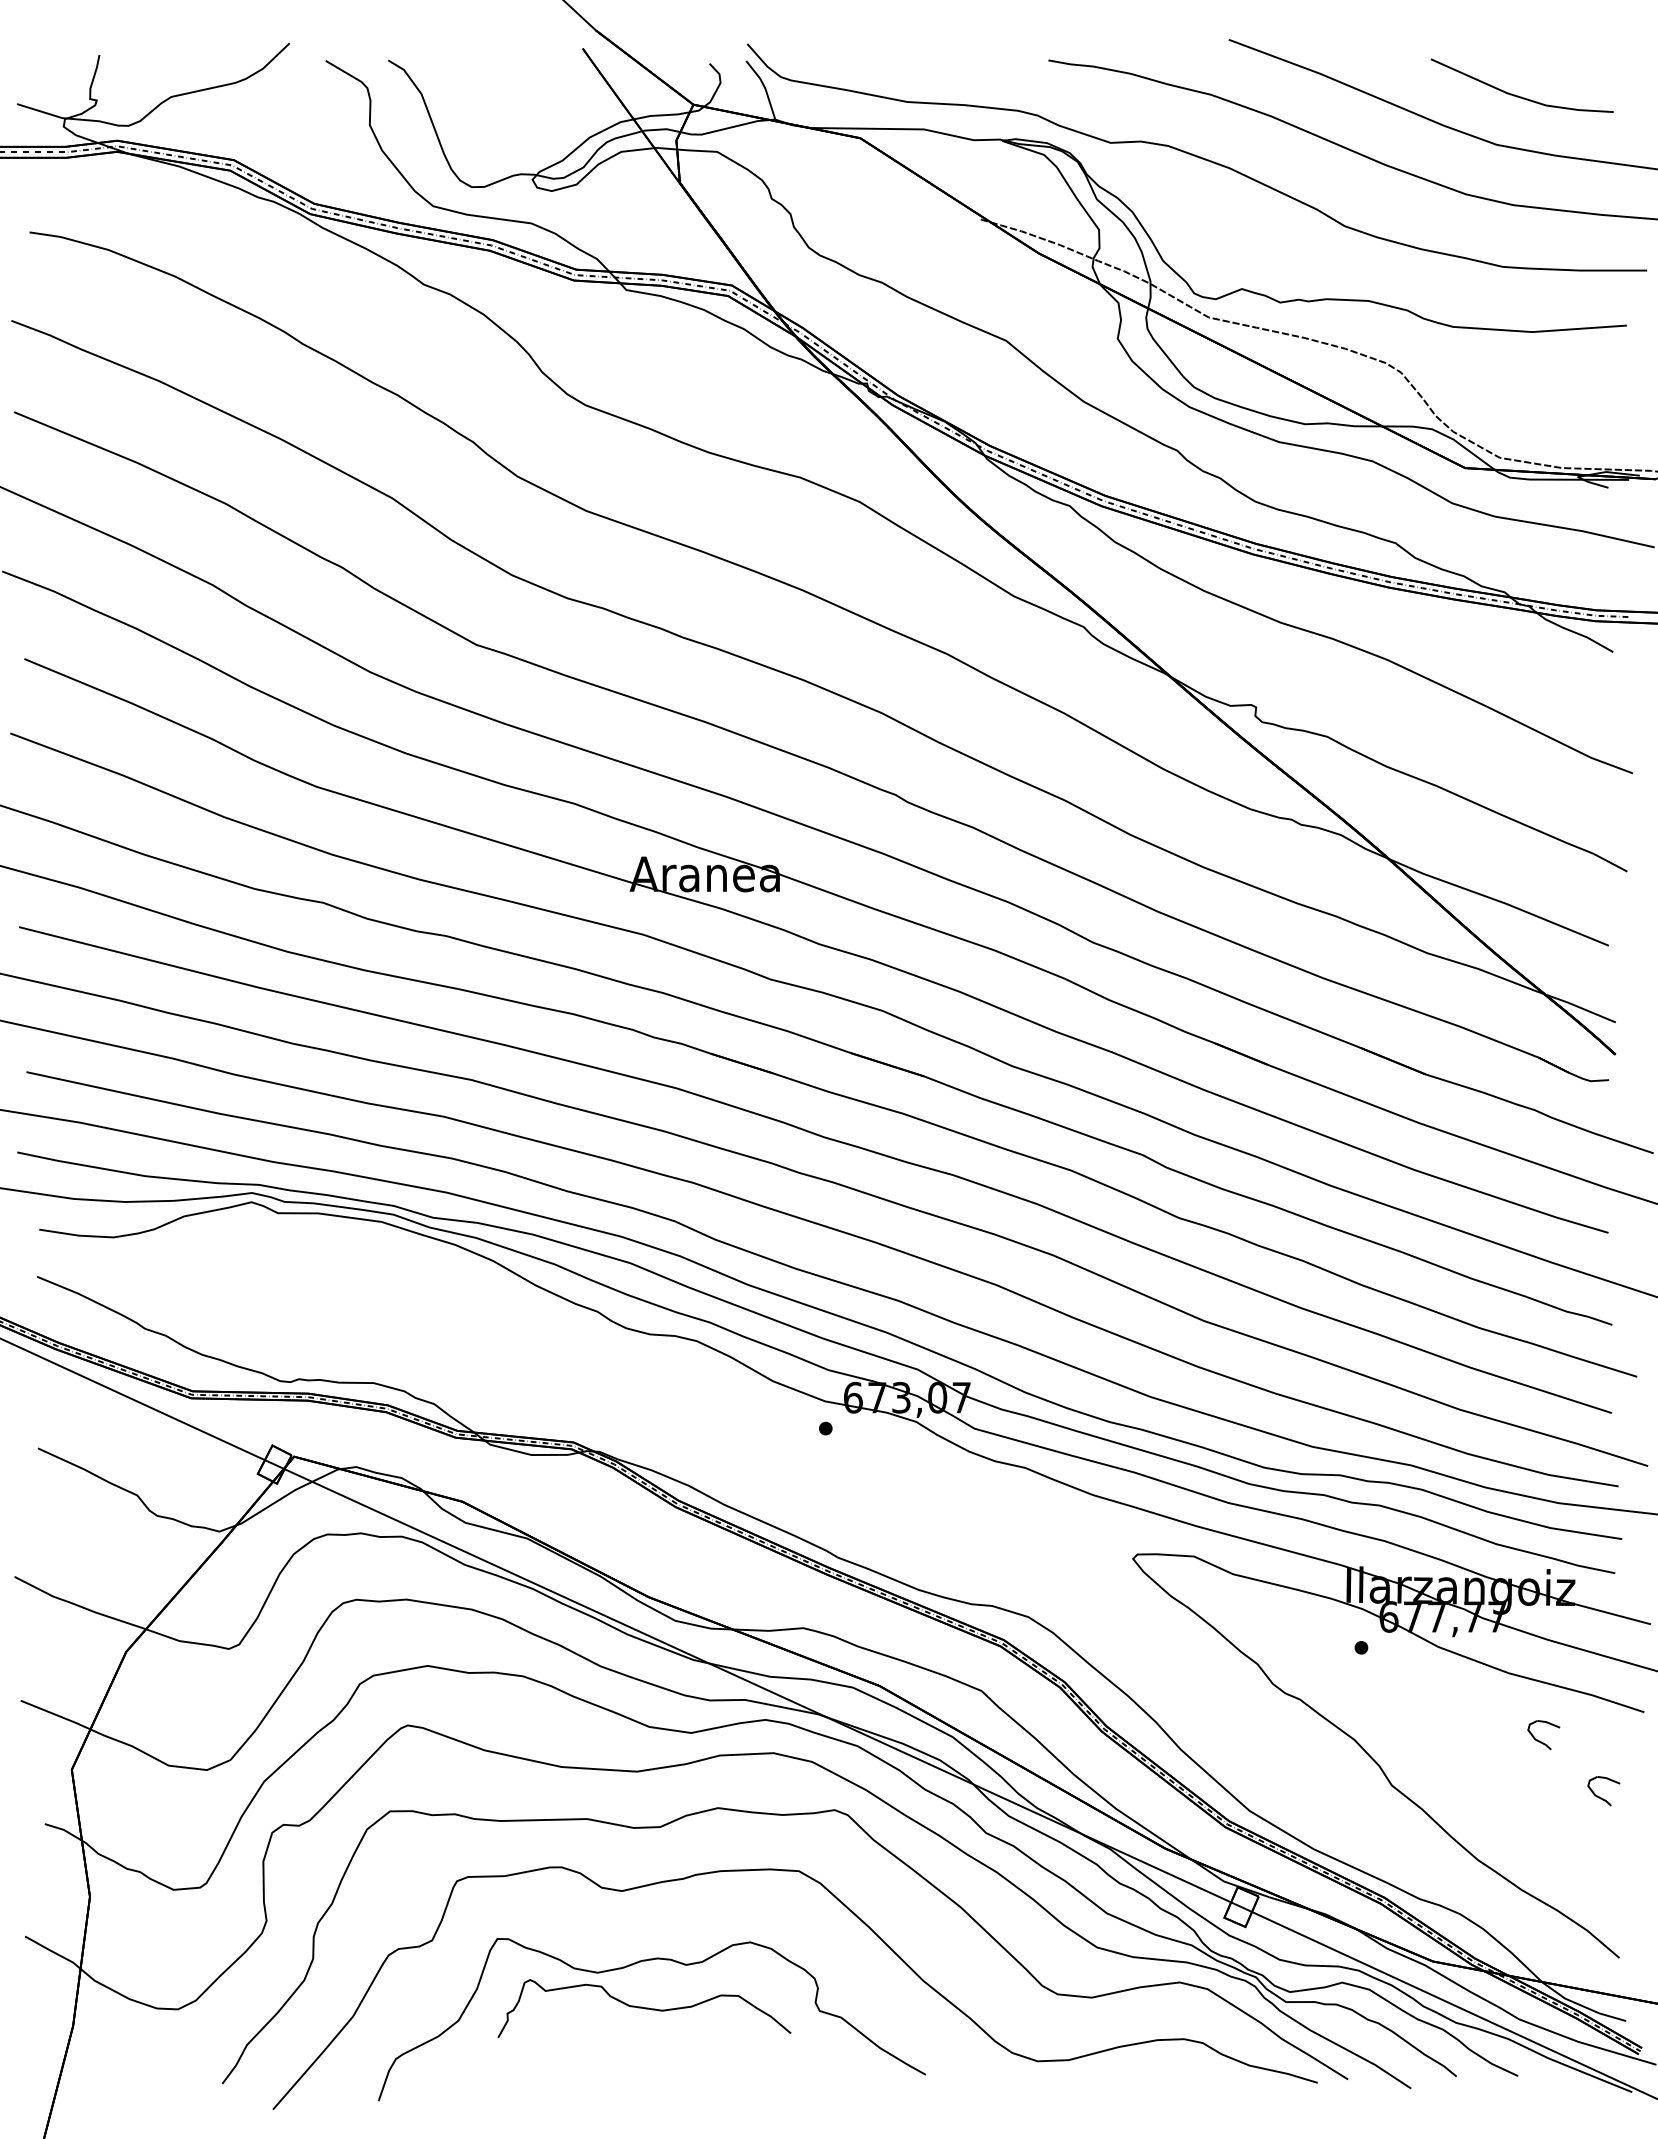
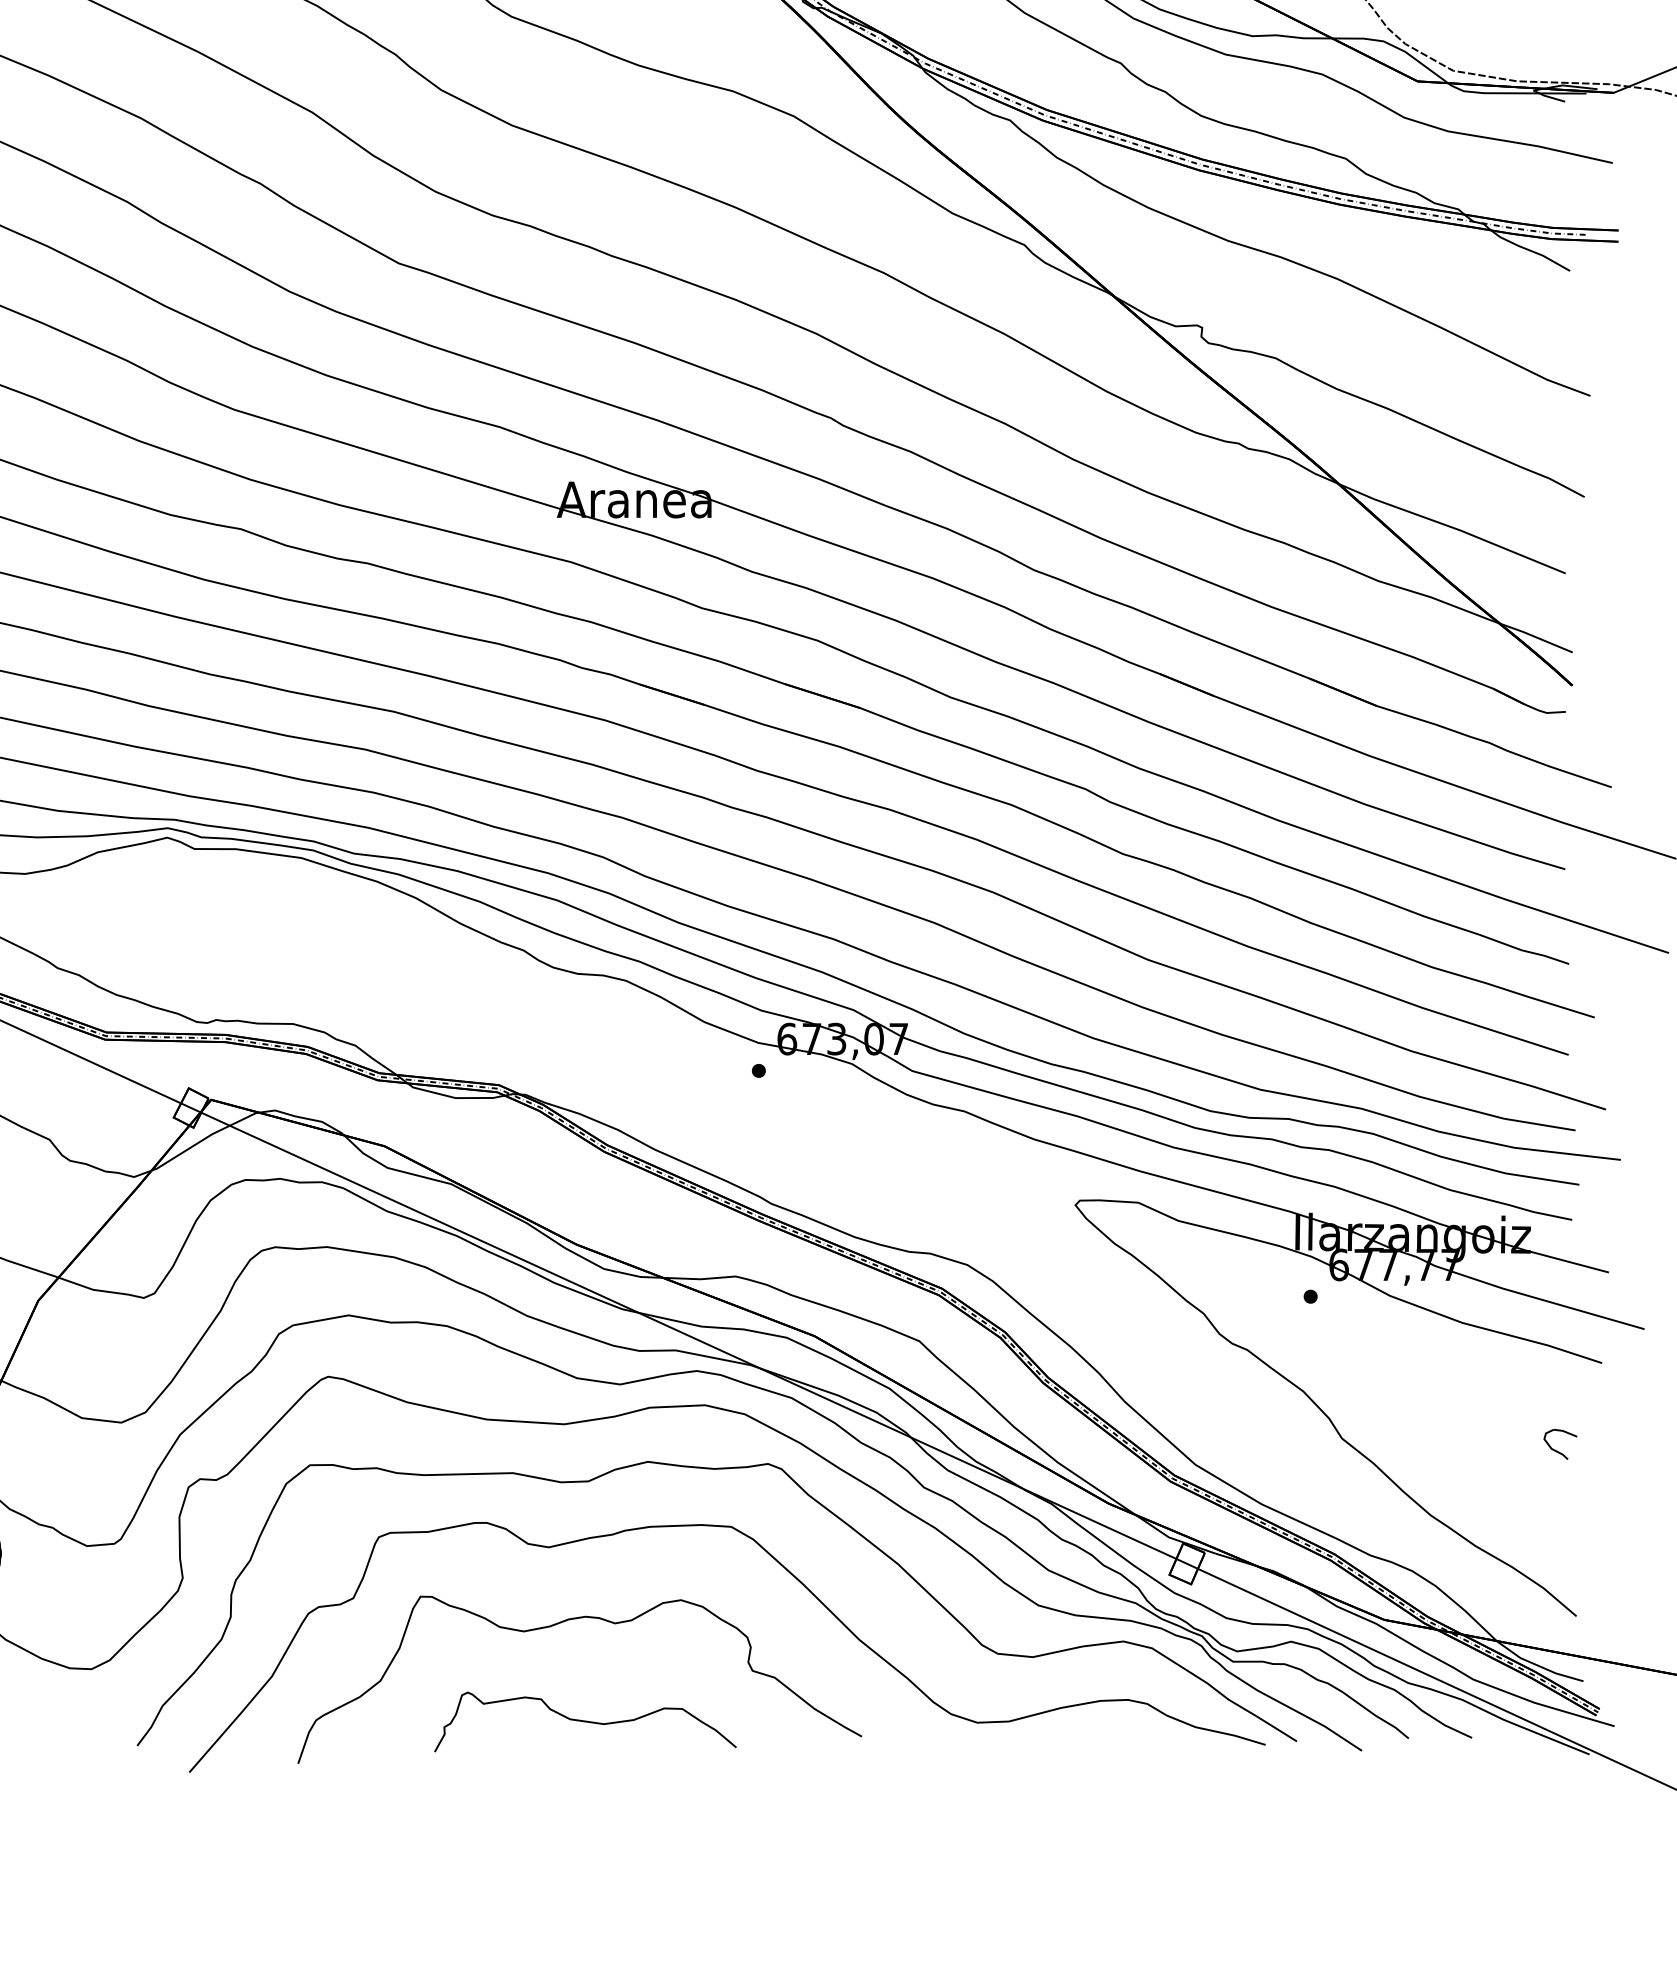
part: (1541, 1741) -> (1496, 1393), removed
curve: (644, 2008) -> (585, 1721), moved

